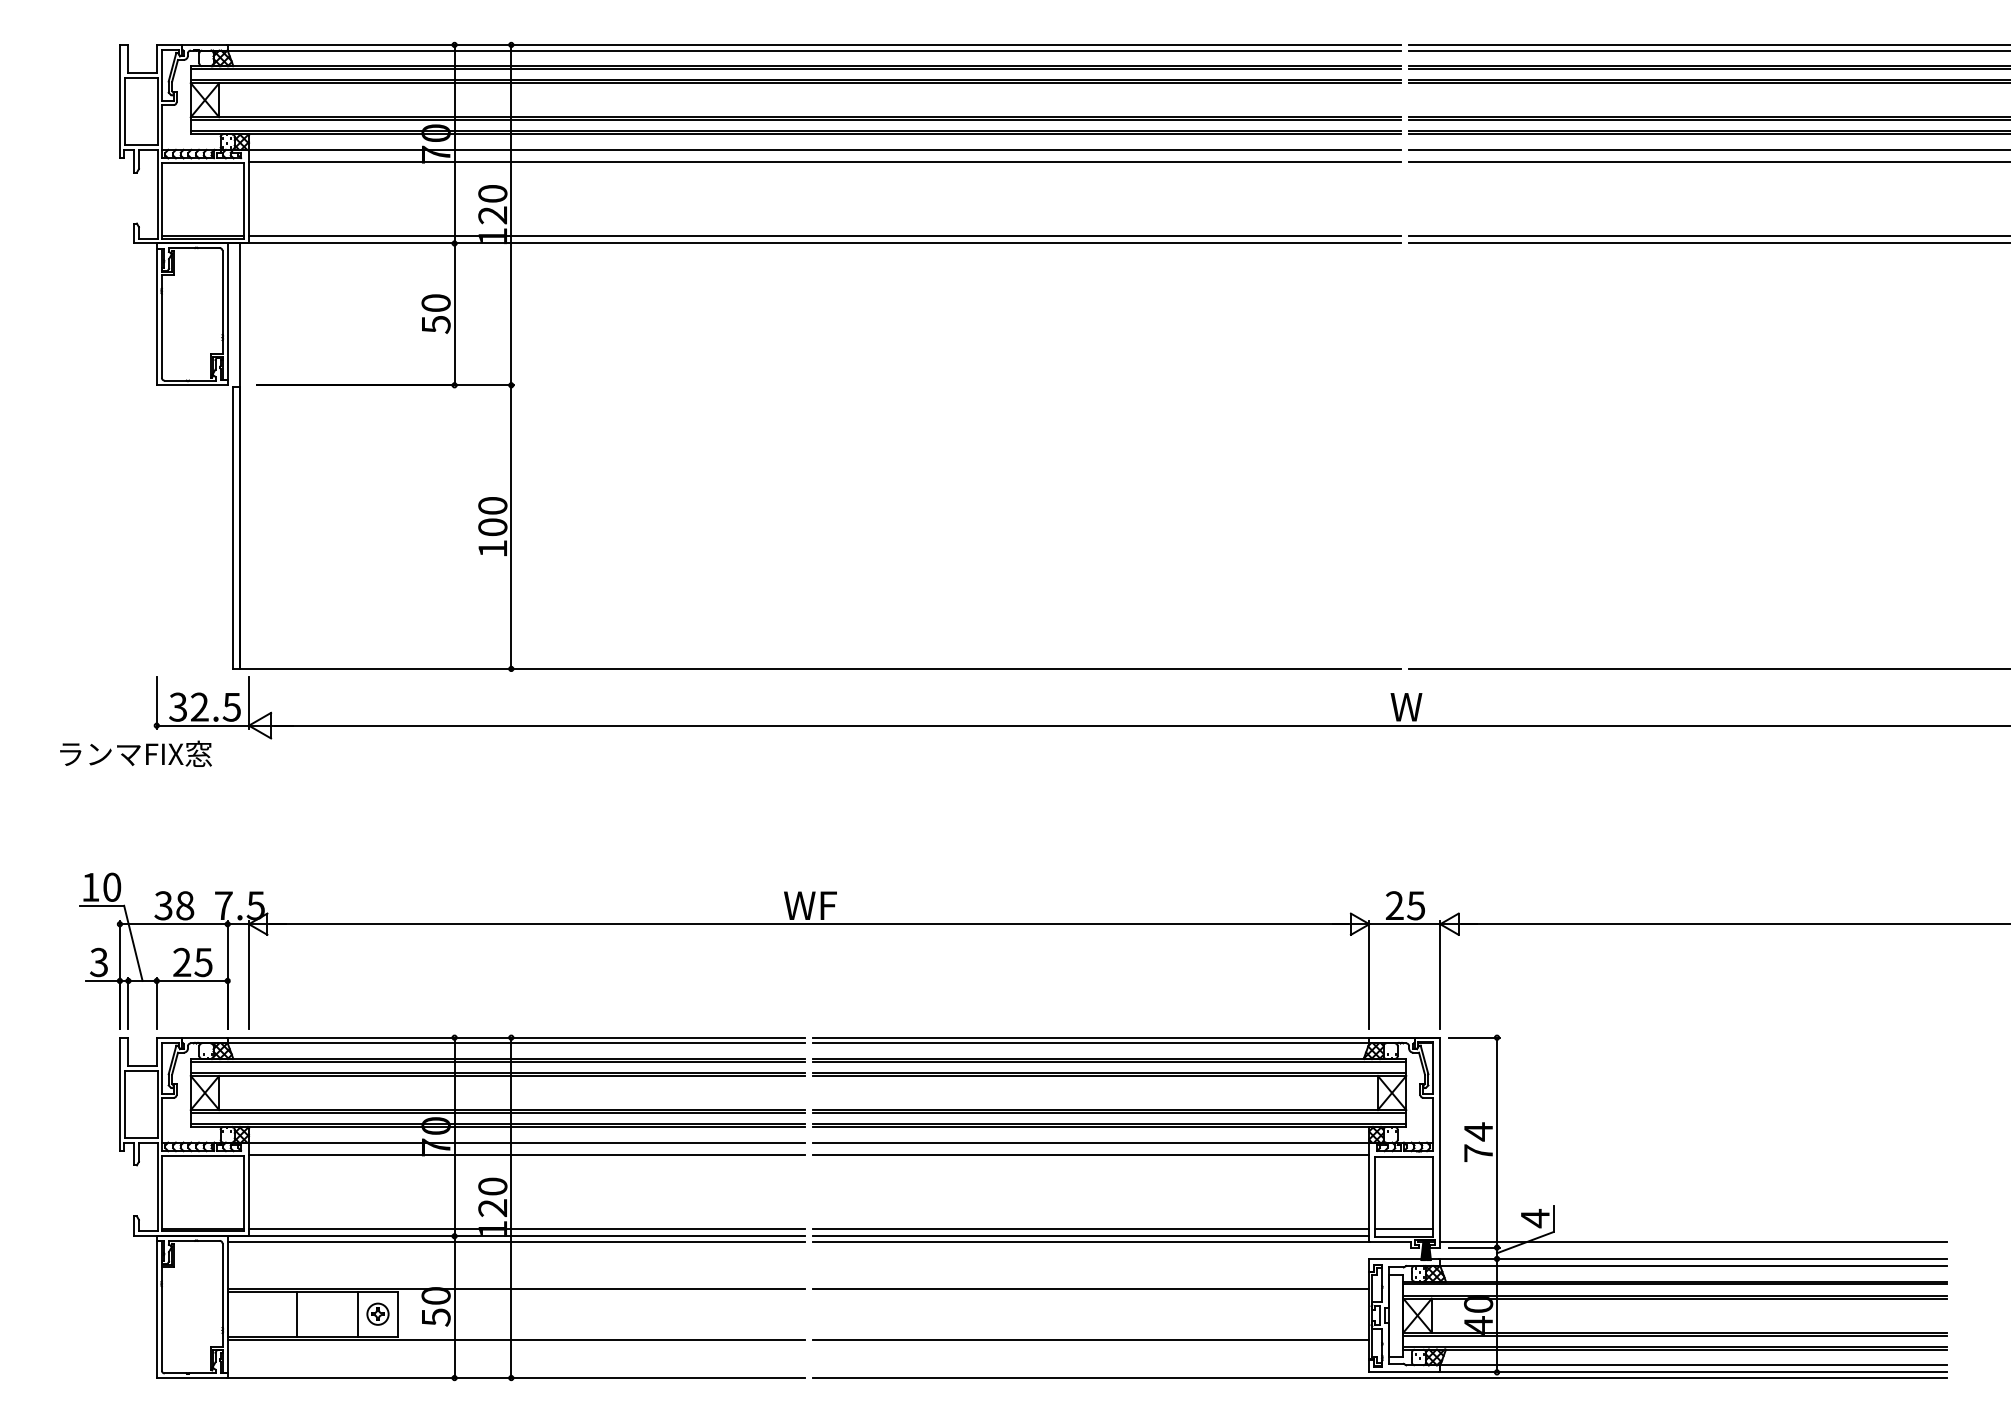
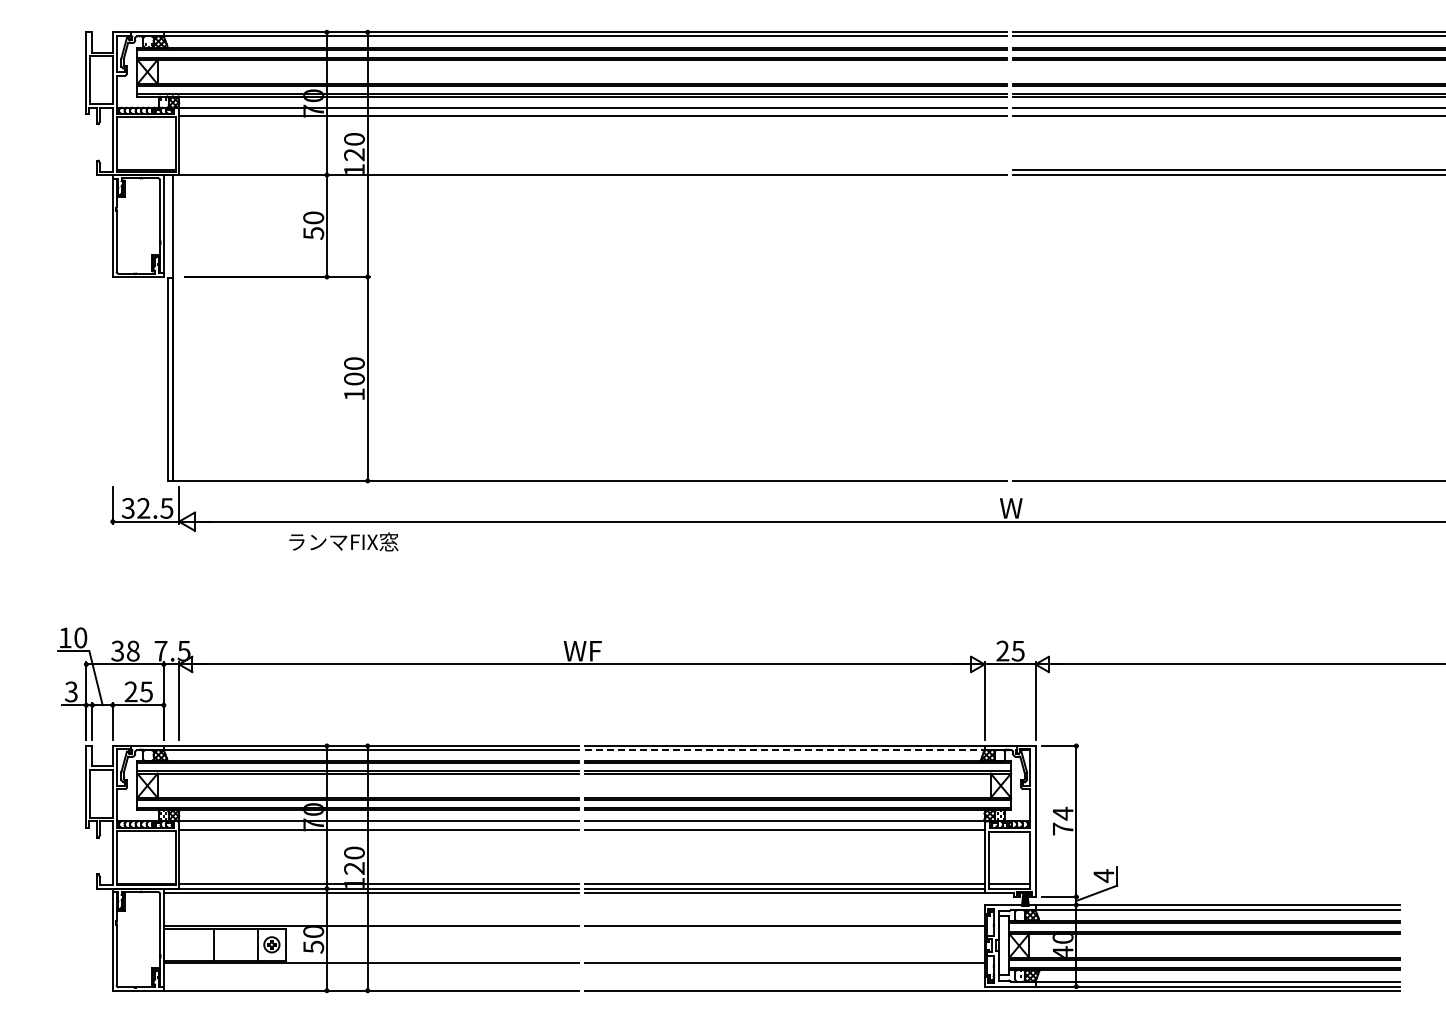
line: (825, 235) -> (593, 169), removed
text: (135, 753) -> (343, 541), moved
line: (1092, 1043) -> (785, 750), solid -> dashed
line: (1693, 1241) -> (1217, 892), removed

